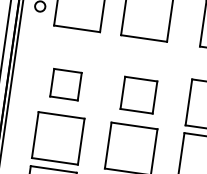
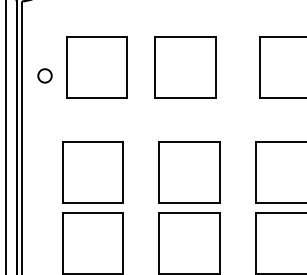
part: (65, 84) -> (92, 172), size x1.67
part: (138, 95) -> (189, 172), size x1.43

